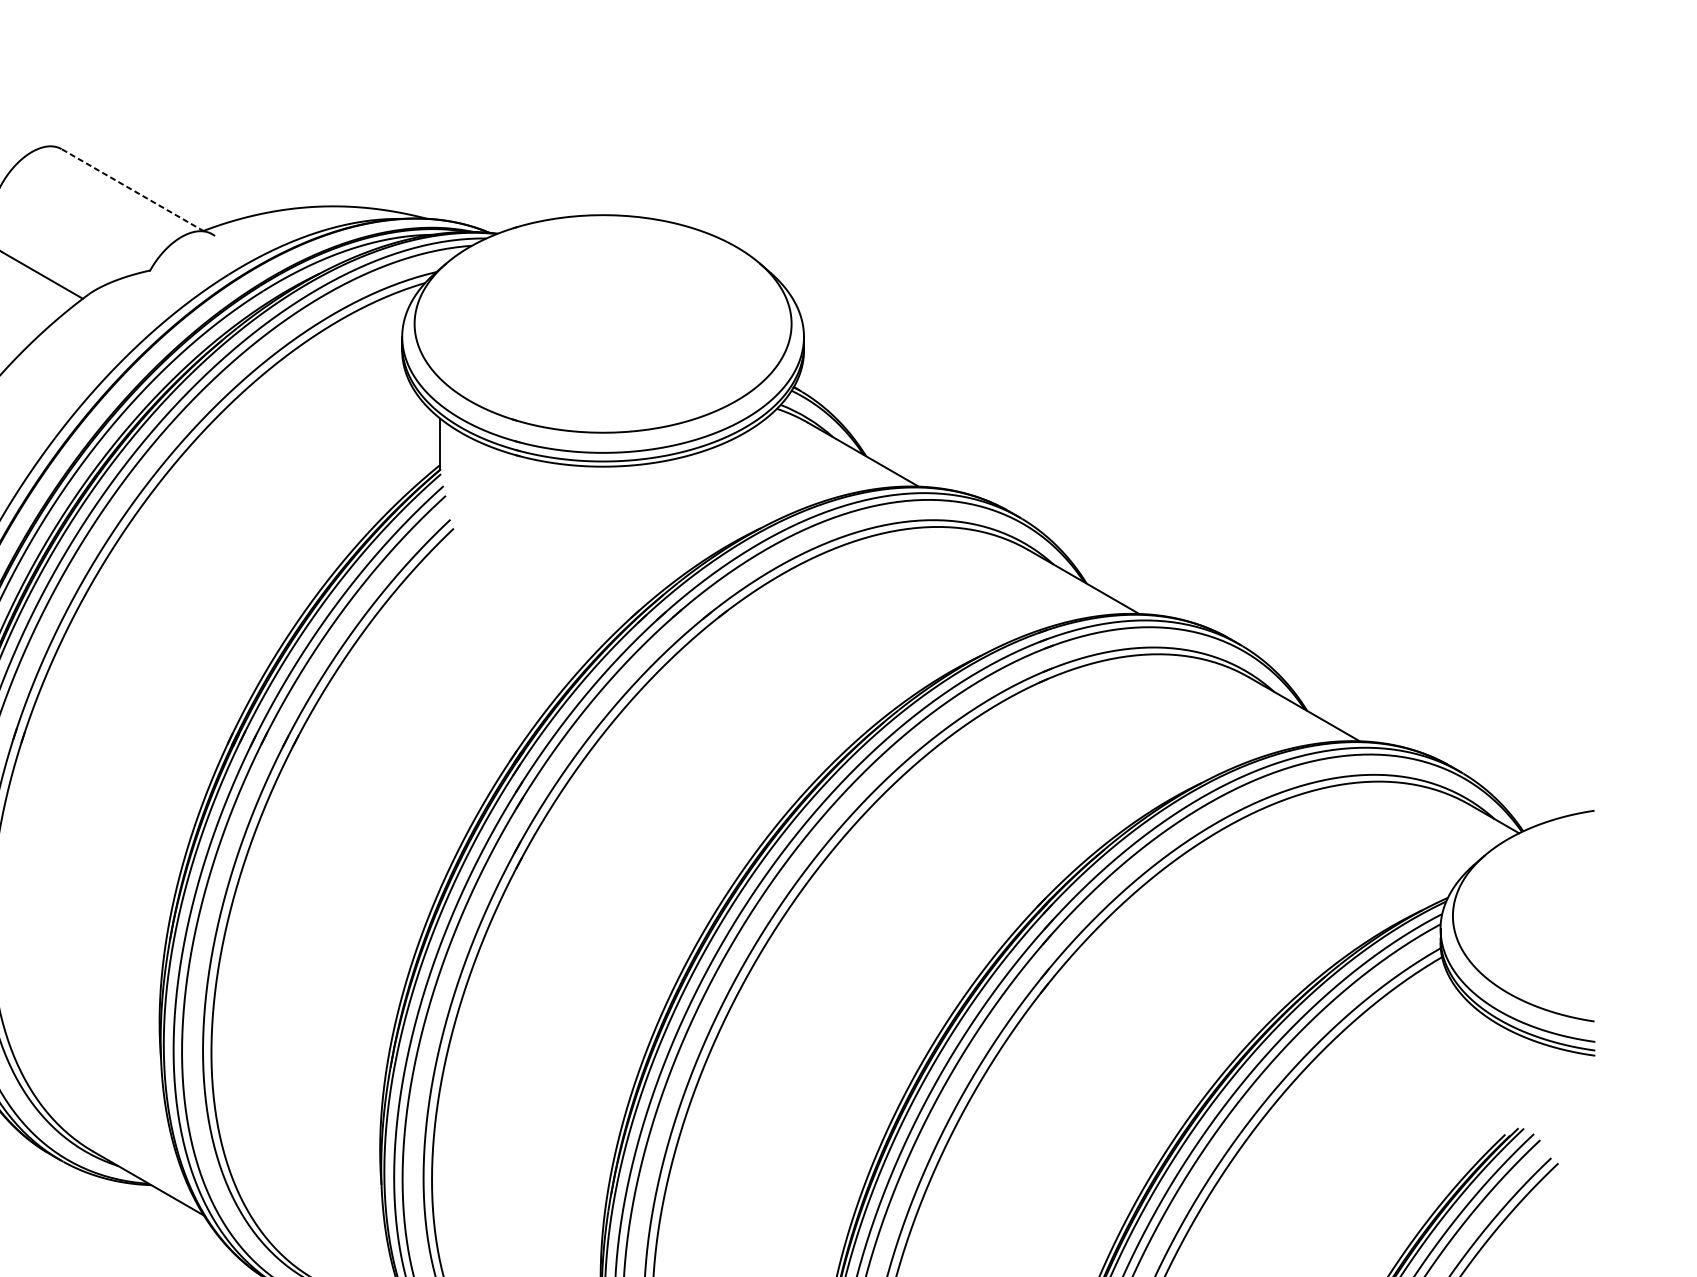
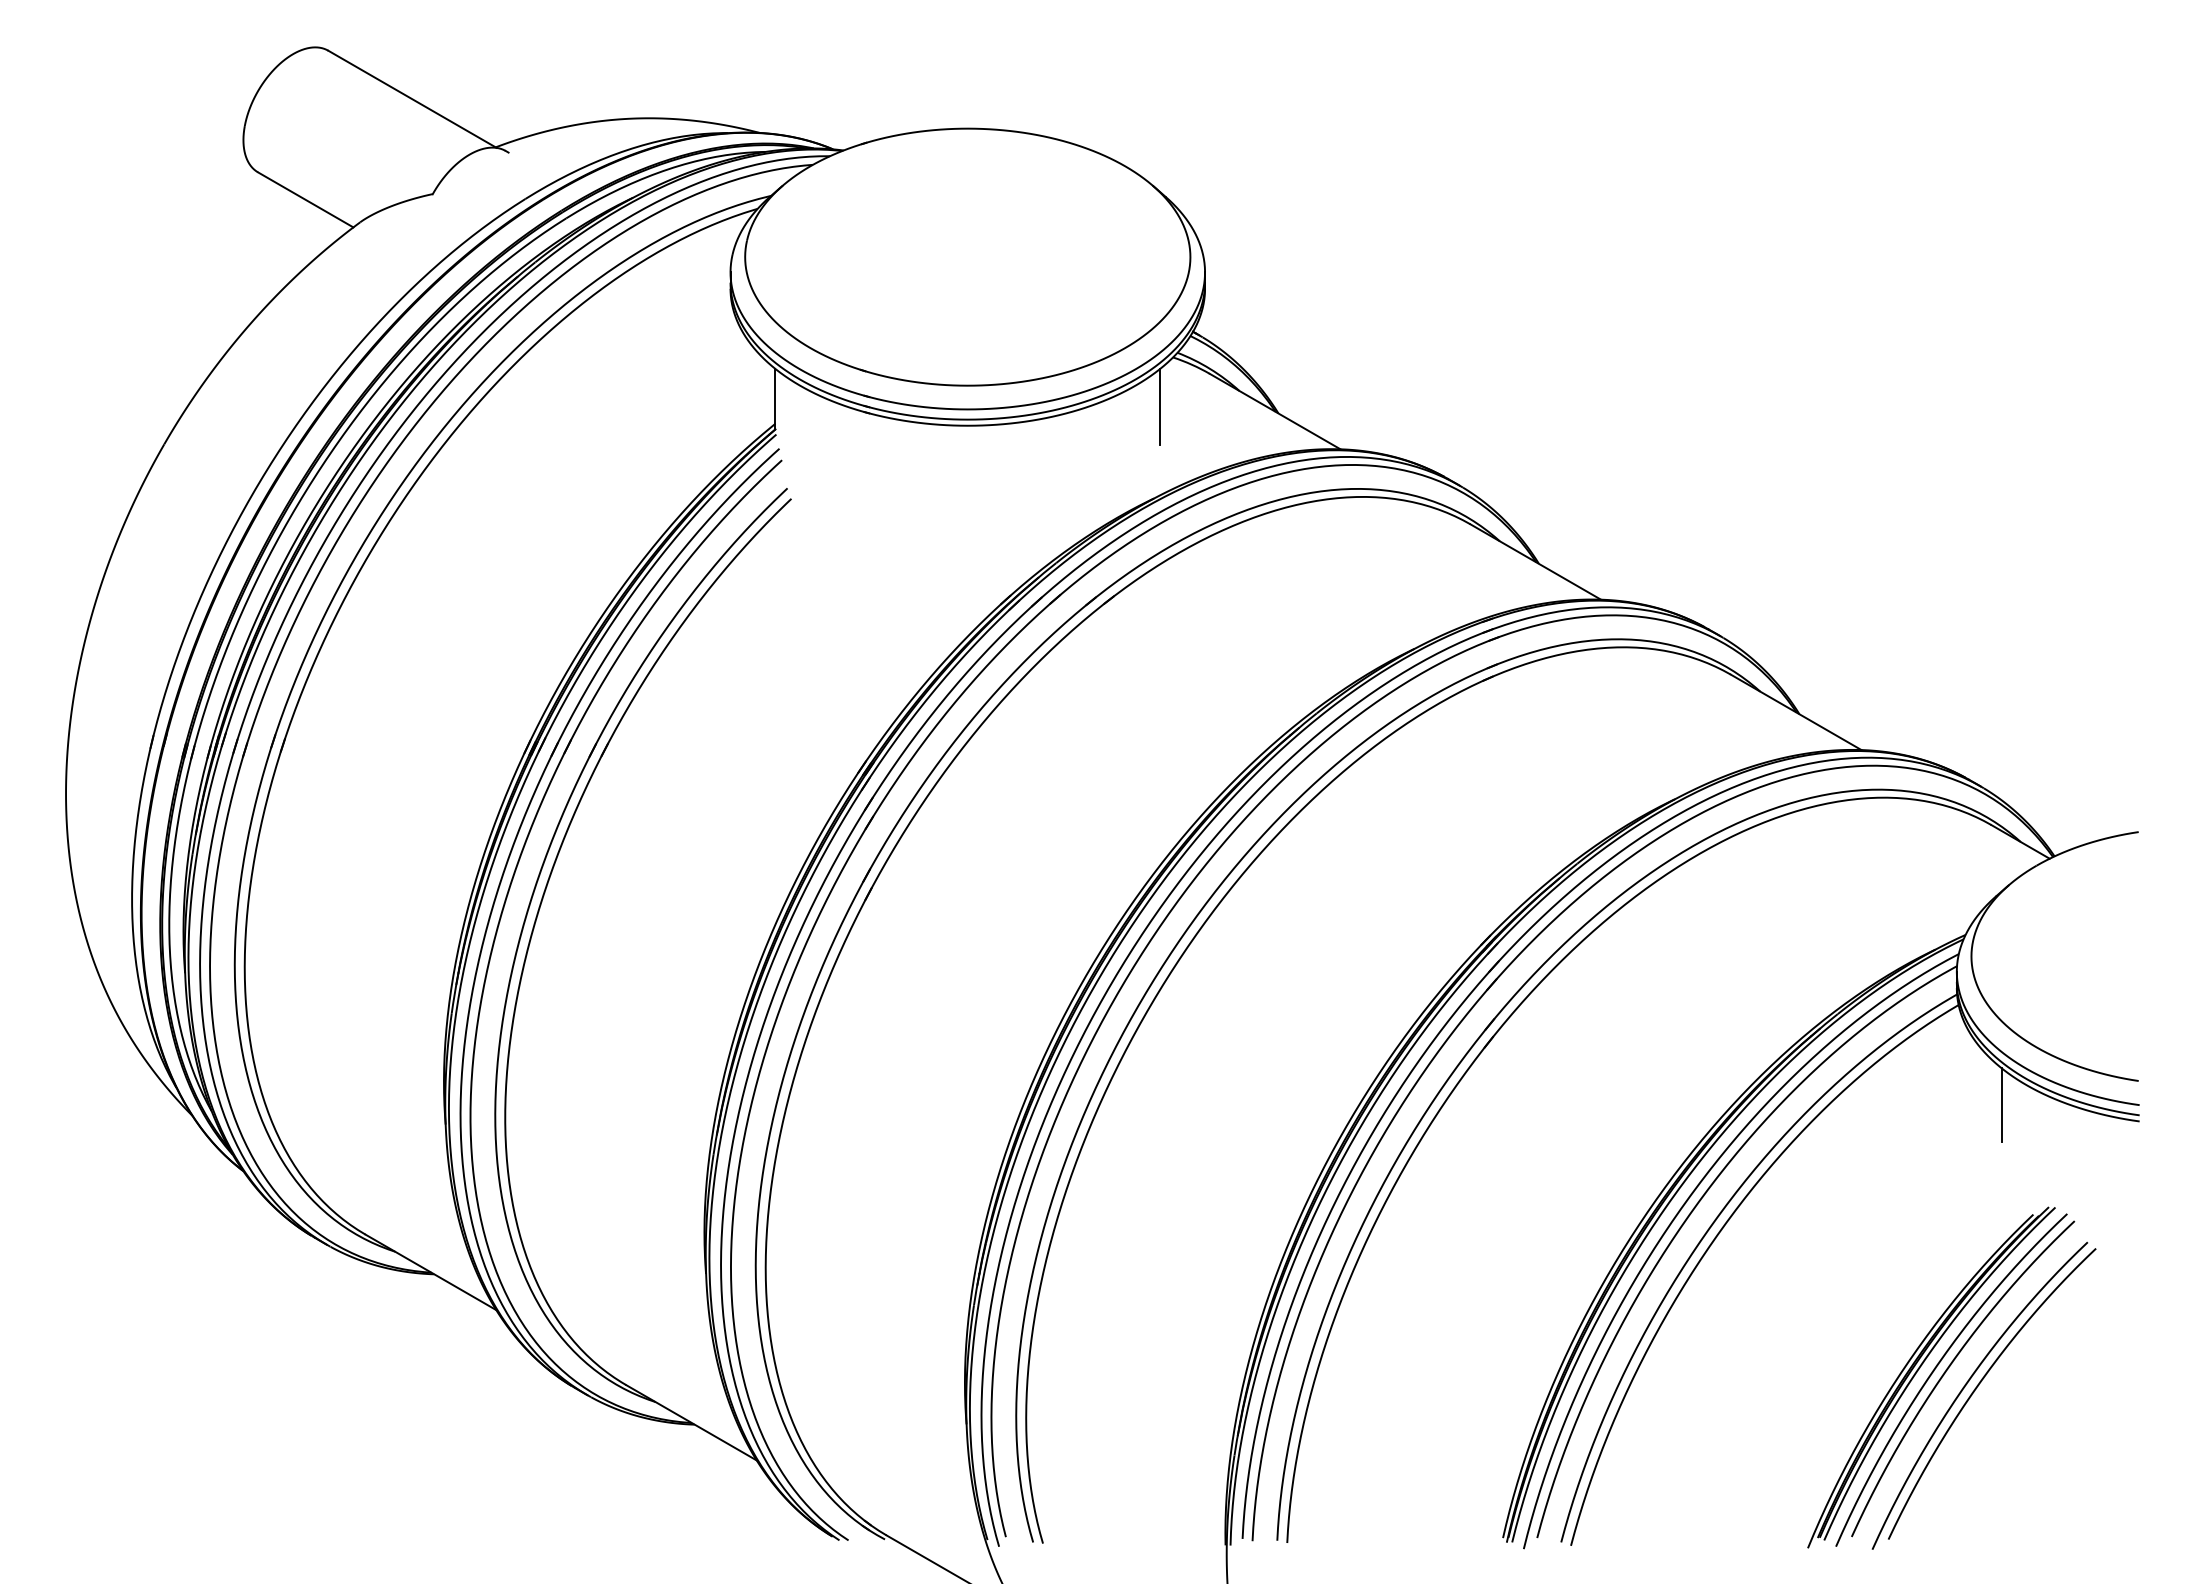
line: (132, 190) -> (412, 99), dashed -> solid
line: (766, 450) -> (1160, 406), added
line: (1478, 1042) -> (2001, 1105), added

